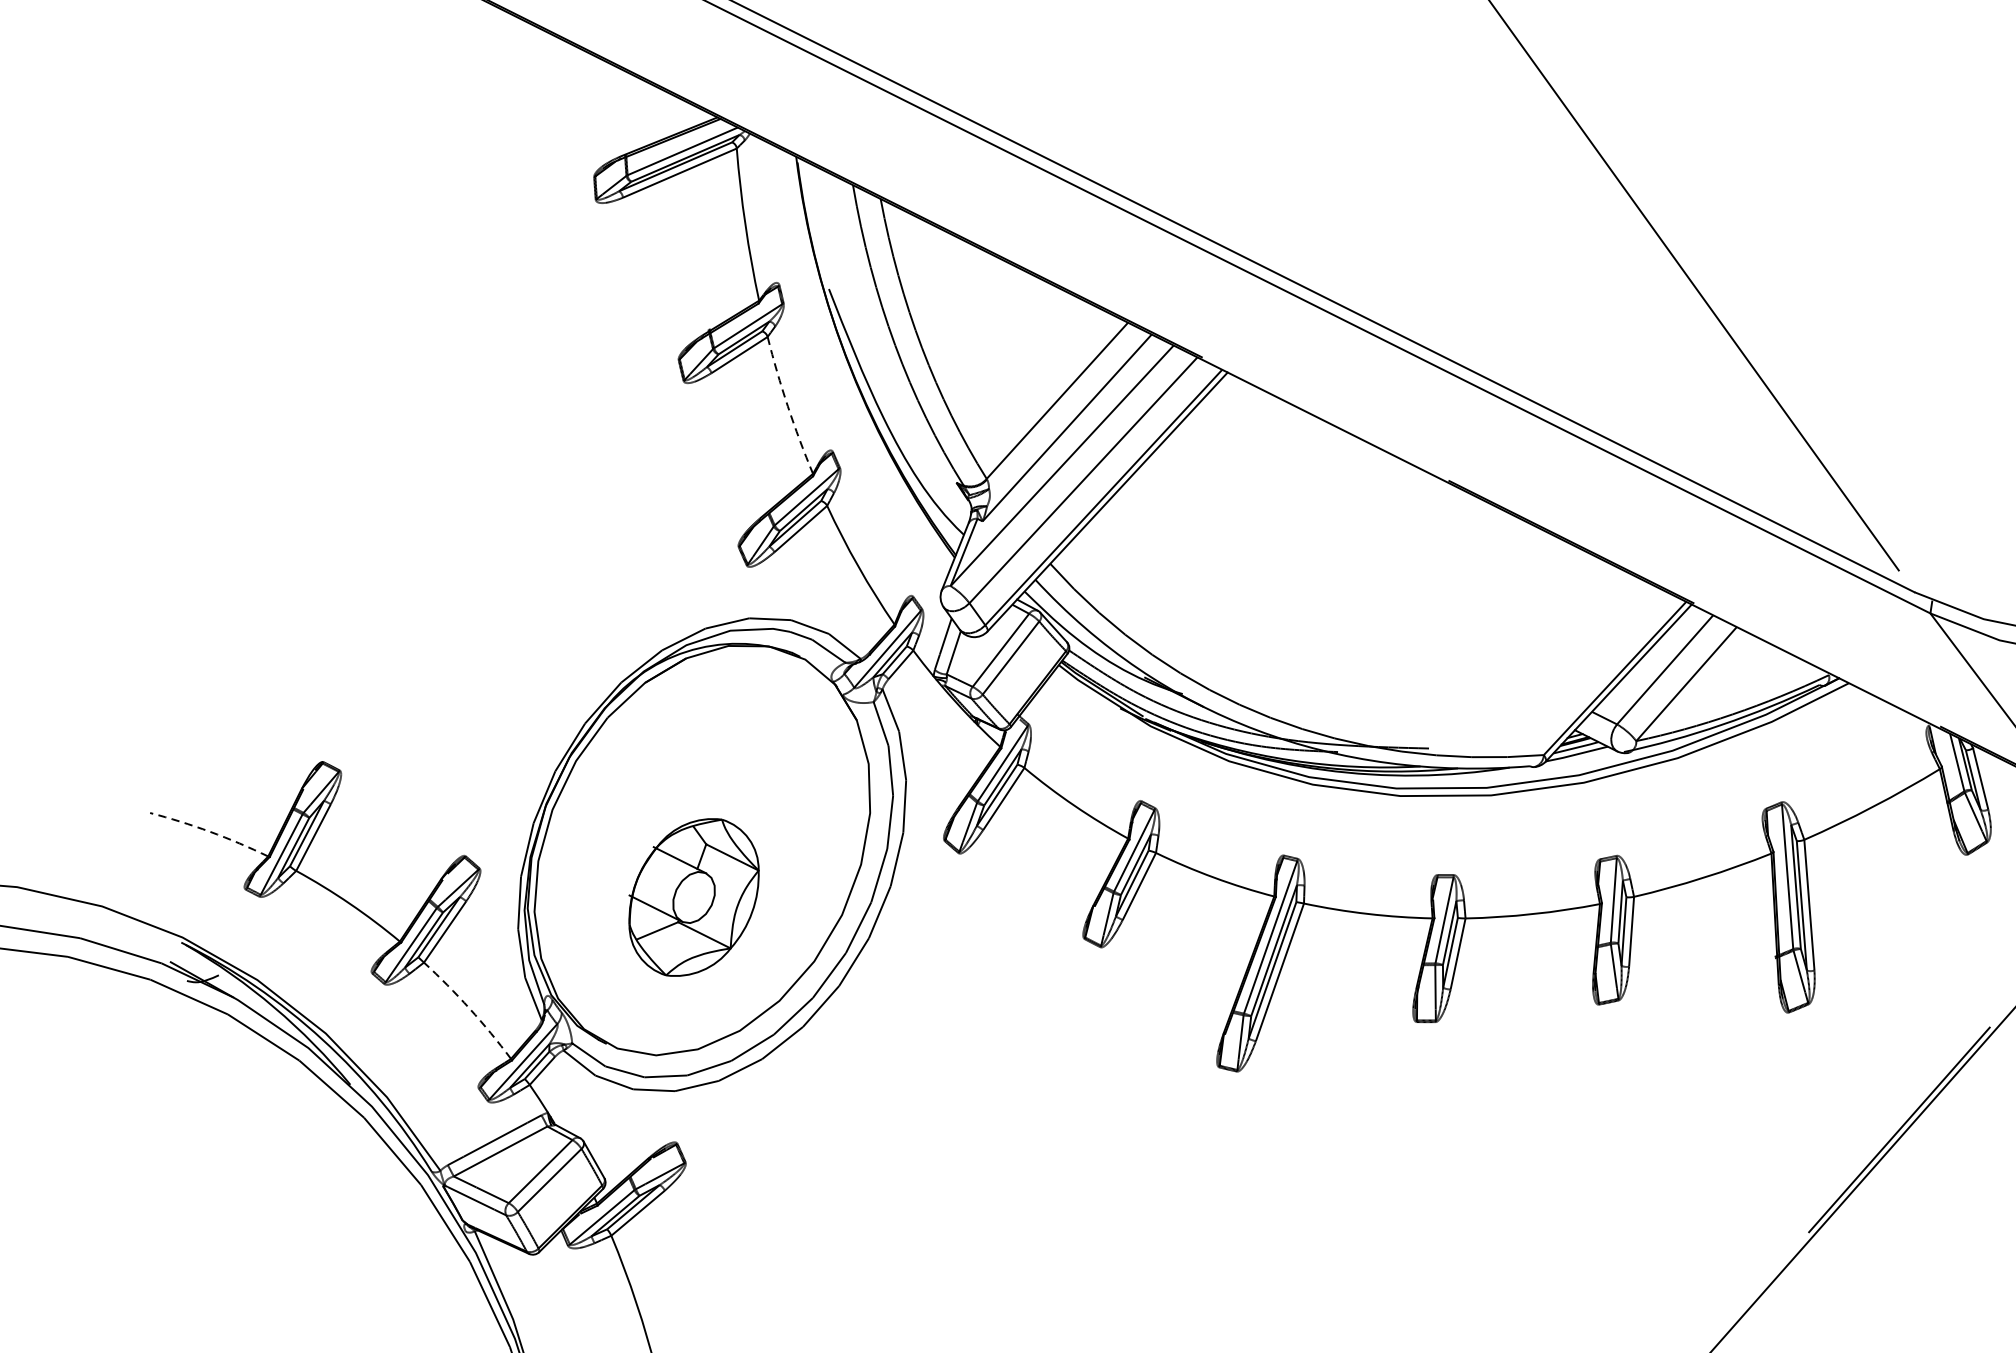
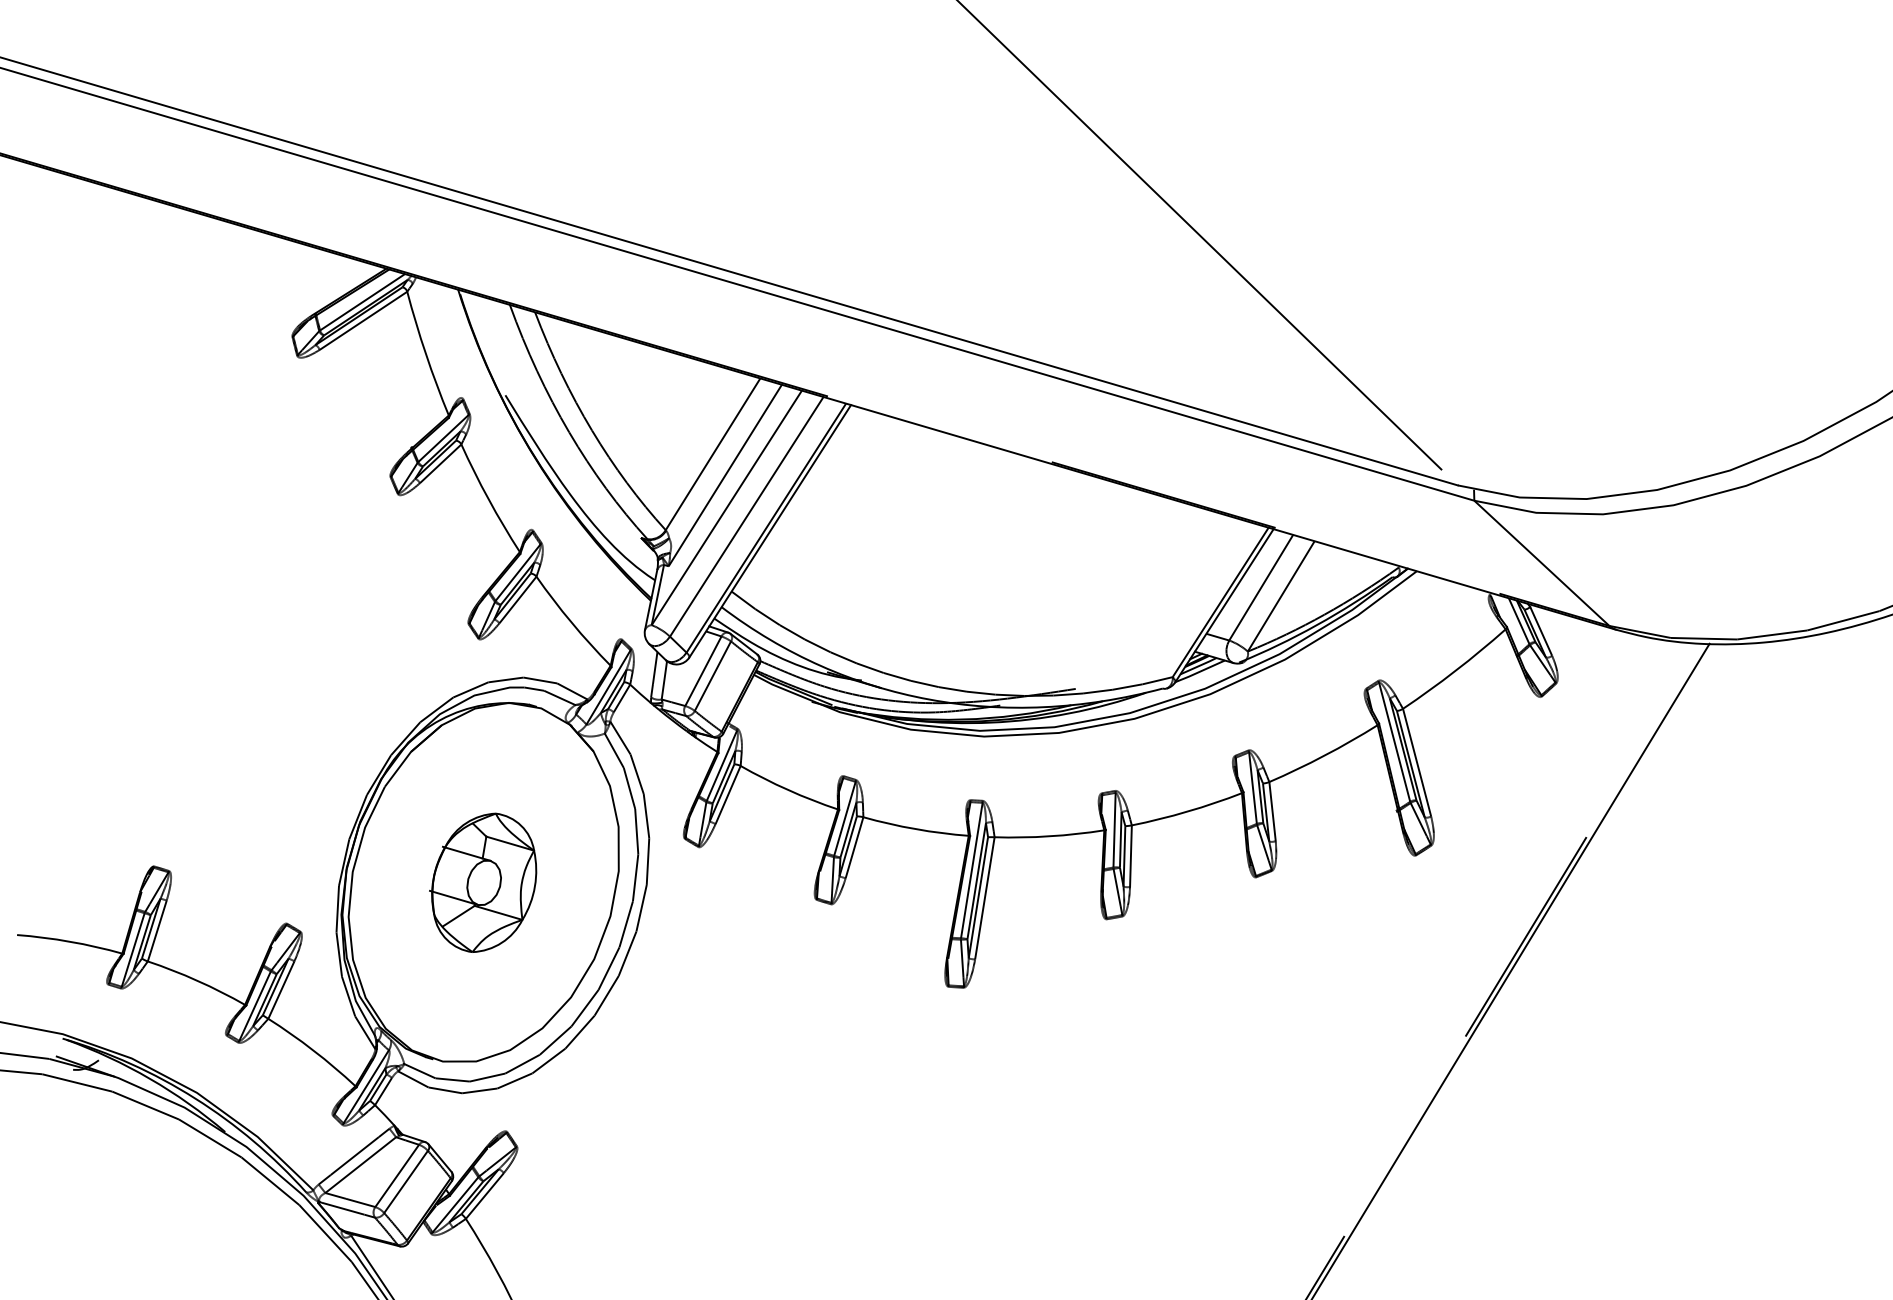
arc: (787, 406) -> (488, 499), dashed -> solid
arc: (210, 831) -> (70, 941), dashed -> solid
part: (693, 896) -> (483, 882), moved
arc: (469, 1008) -> (313, 1050), dashed -> solid

